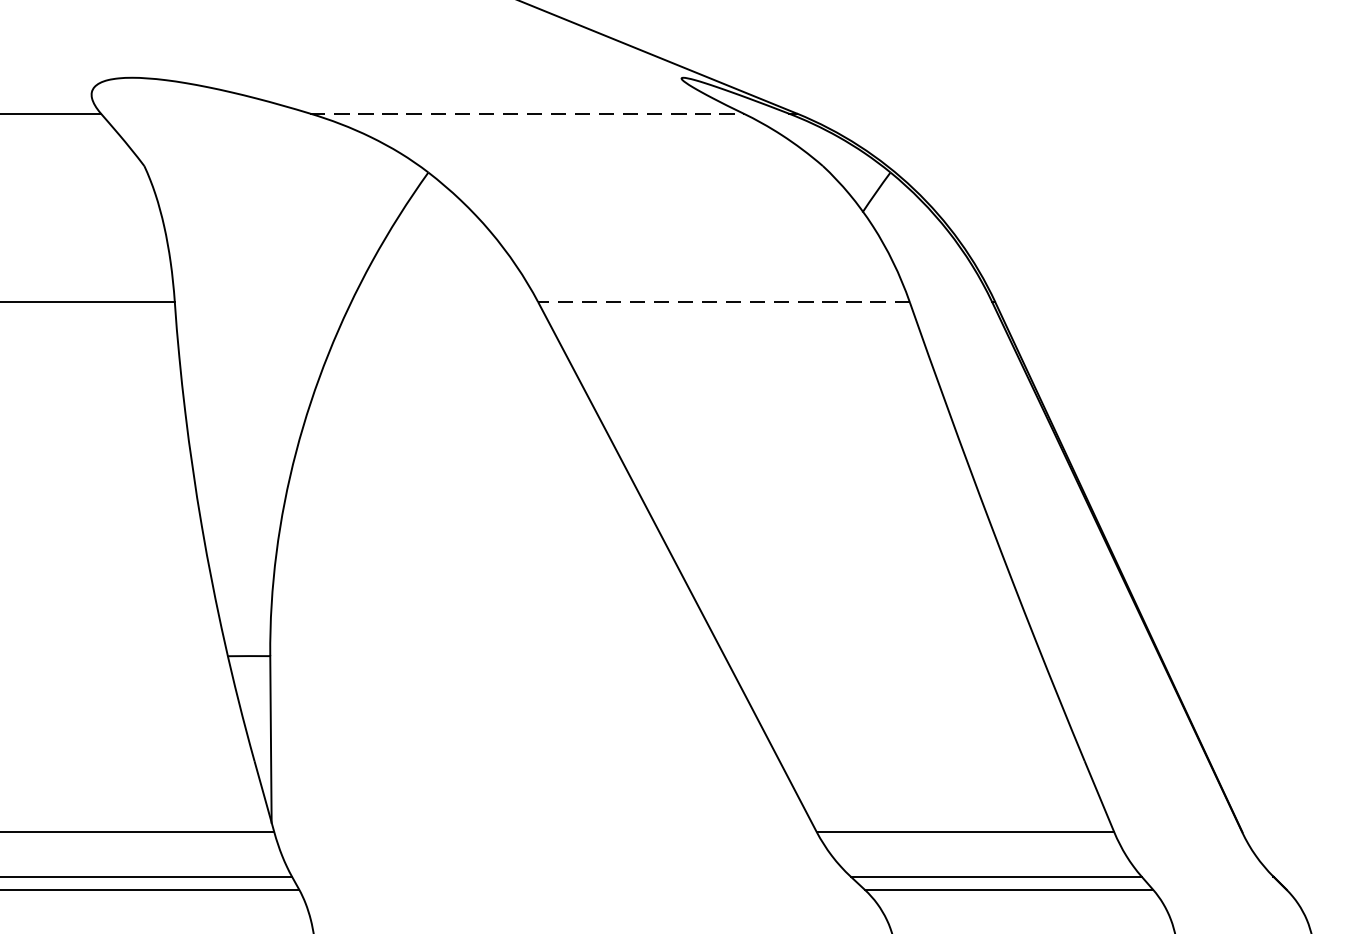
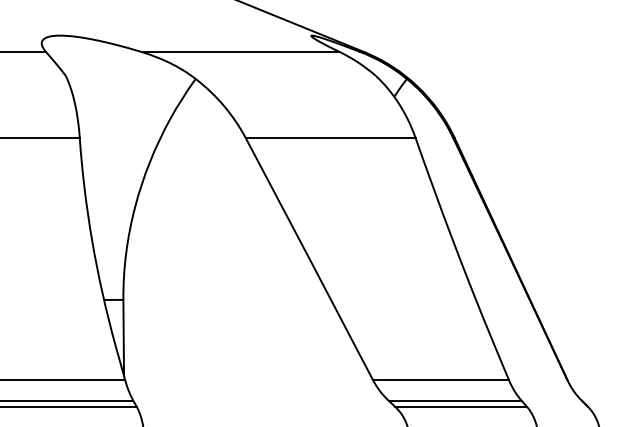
line: (528, 114) -> (241, 52), dashed -> solid
line: (723, 302) -> (330, 138), dashed -> solid

